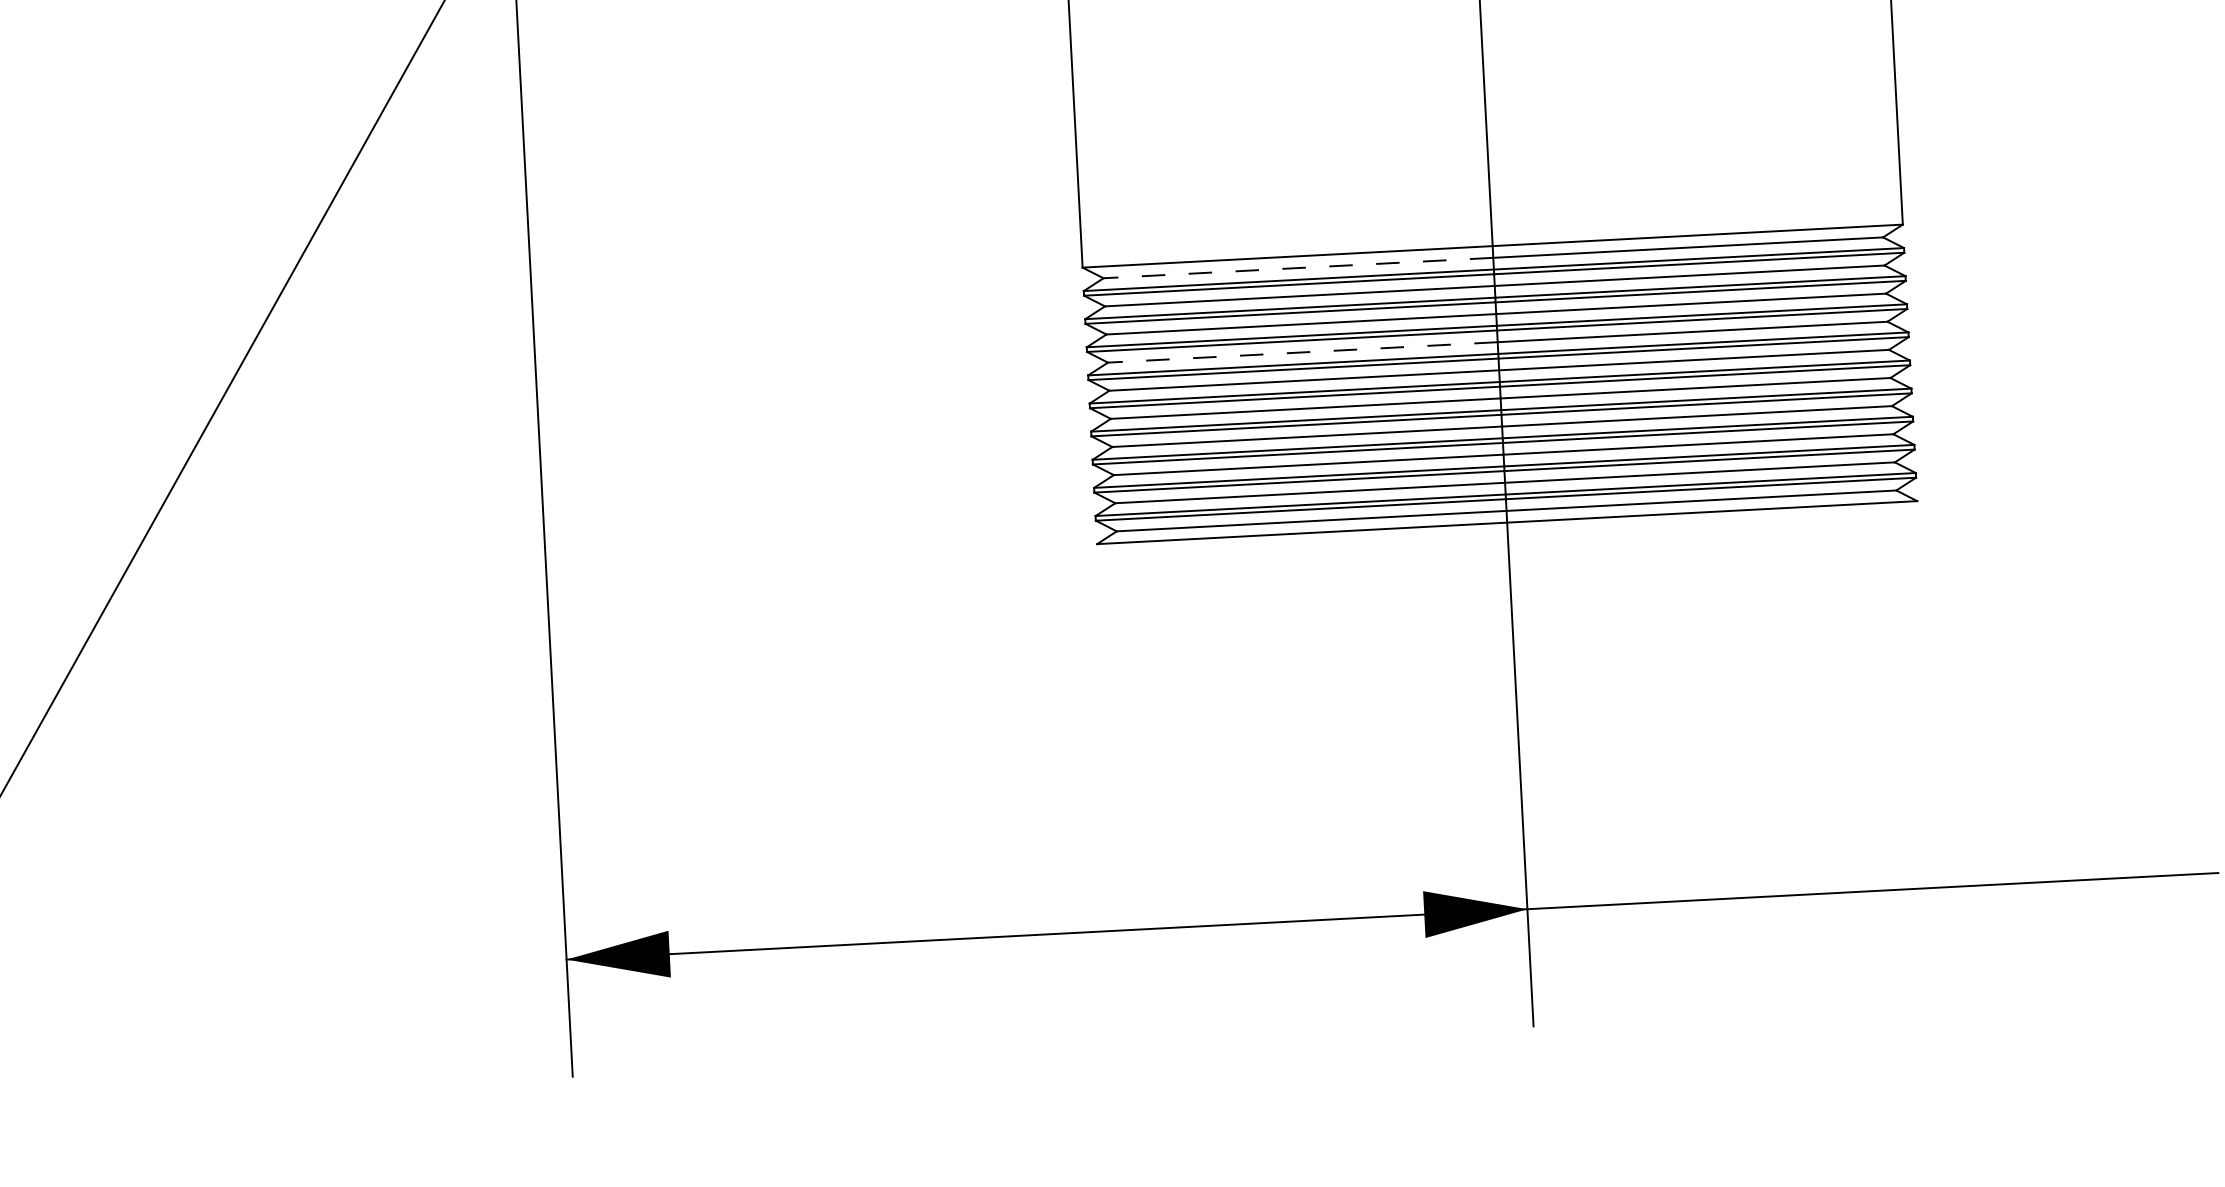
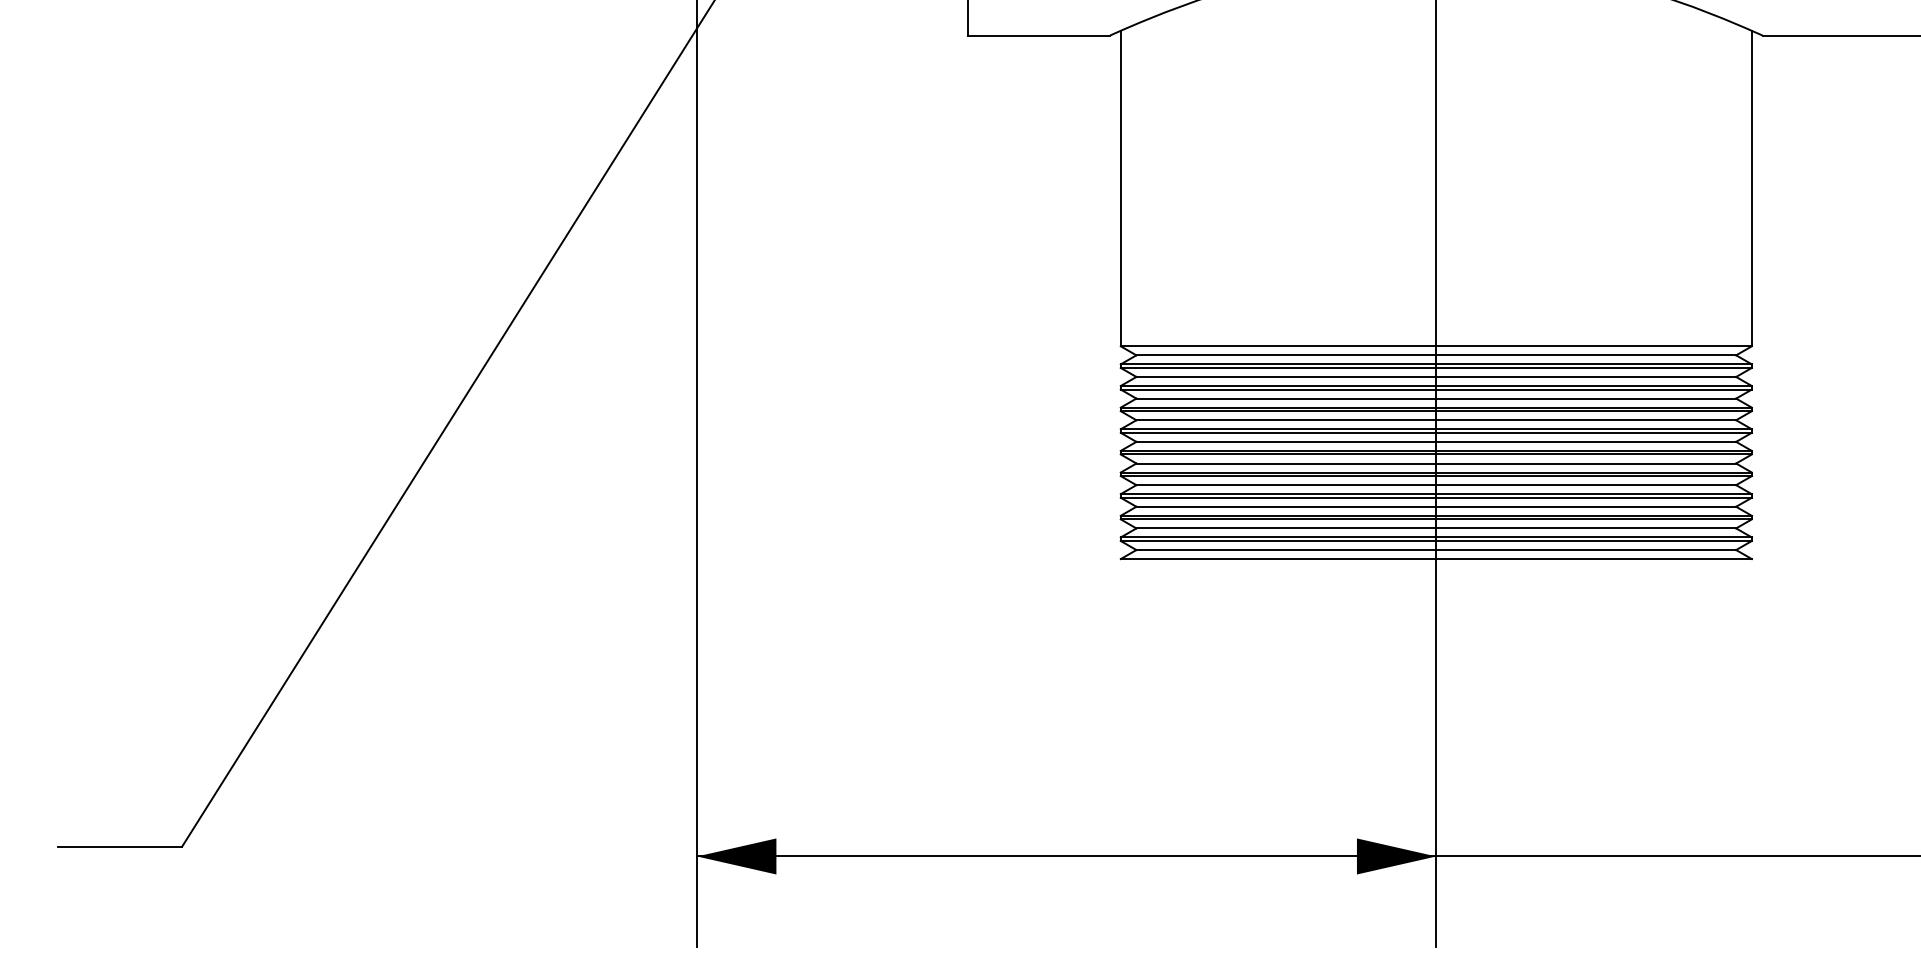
line: (1298, 268) -> (1286, 355), dashed -> solid
line: (1303, 352) -> (1286, 420), dashed -> solid

